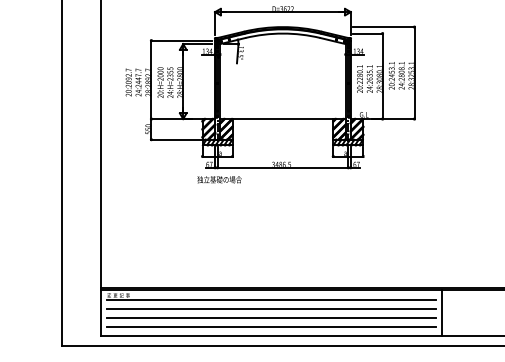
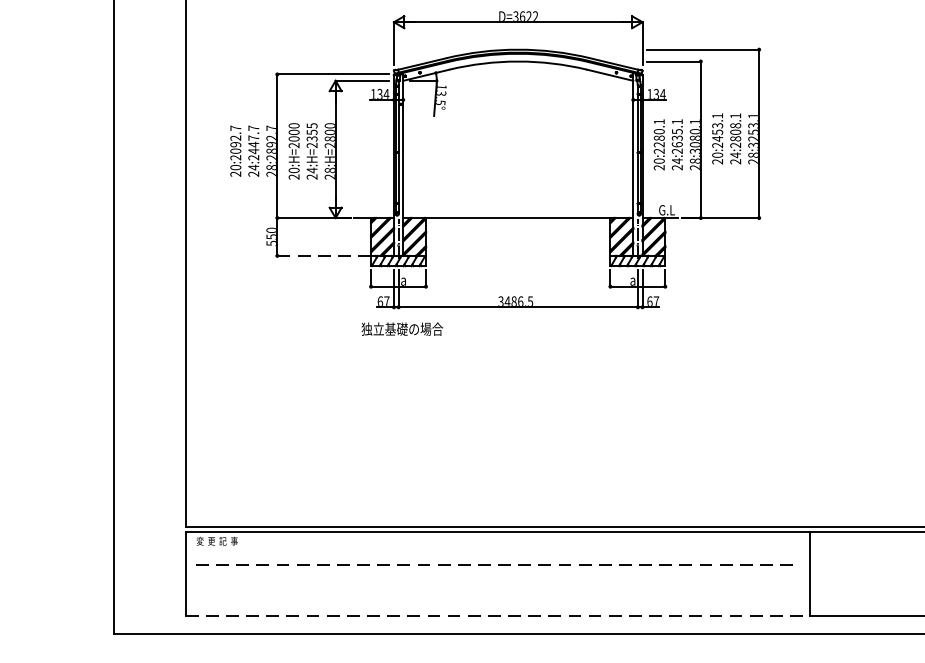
line: (176, 139) -> (323, 255), solid -> dashed
line: (270, 299) -> (495, 548), removed
line: (271, 308) -> (497, 564), solid -> dashed
line: (270, 317) -> (495, 581), removed
line: (270, 327) -> (495, 599), removed
line: (271, 336) -> (497, 616), solid -> dashed

